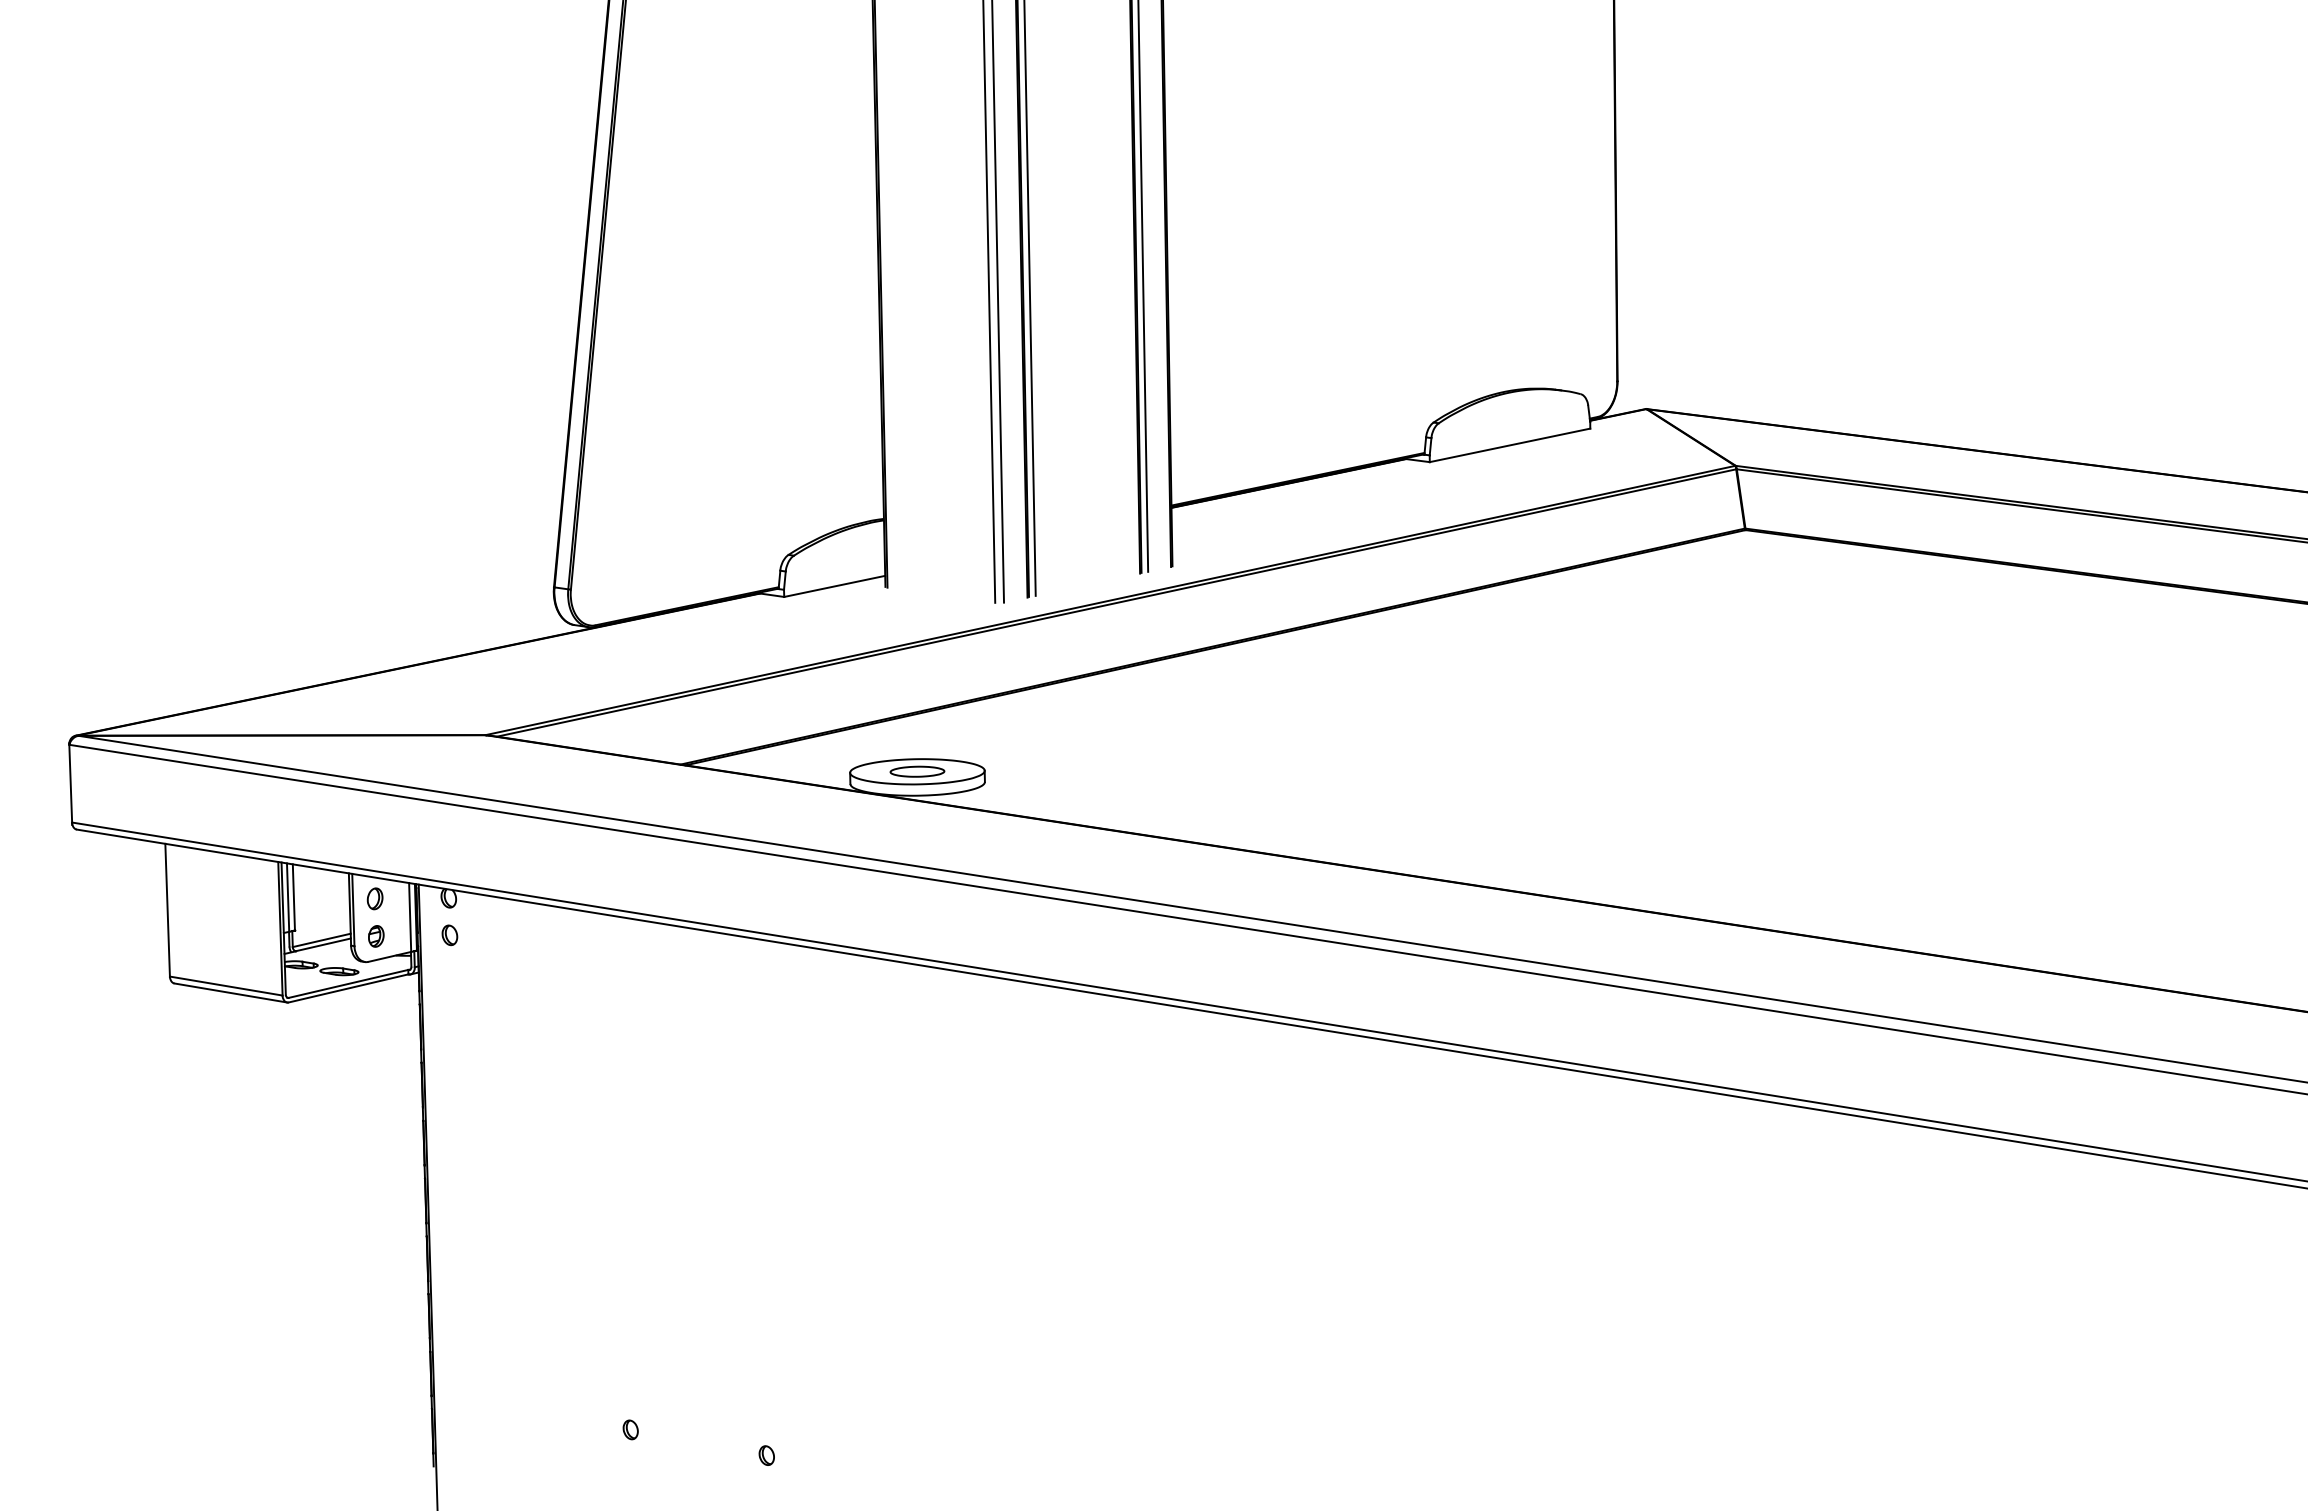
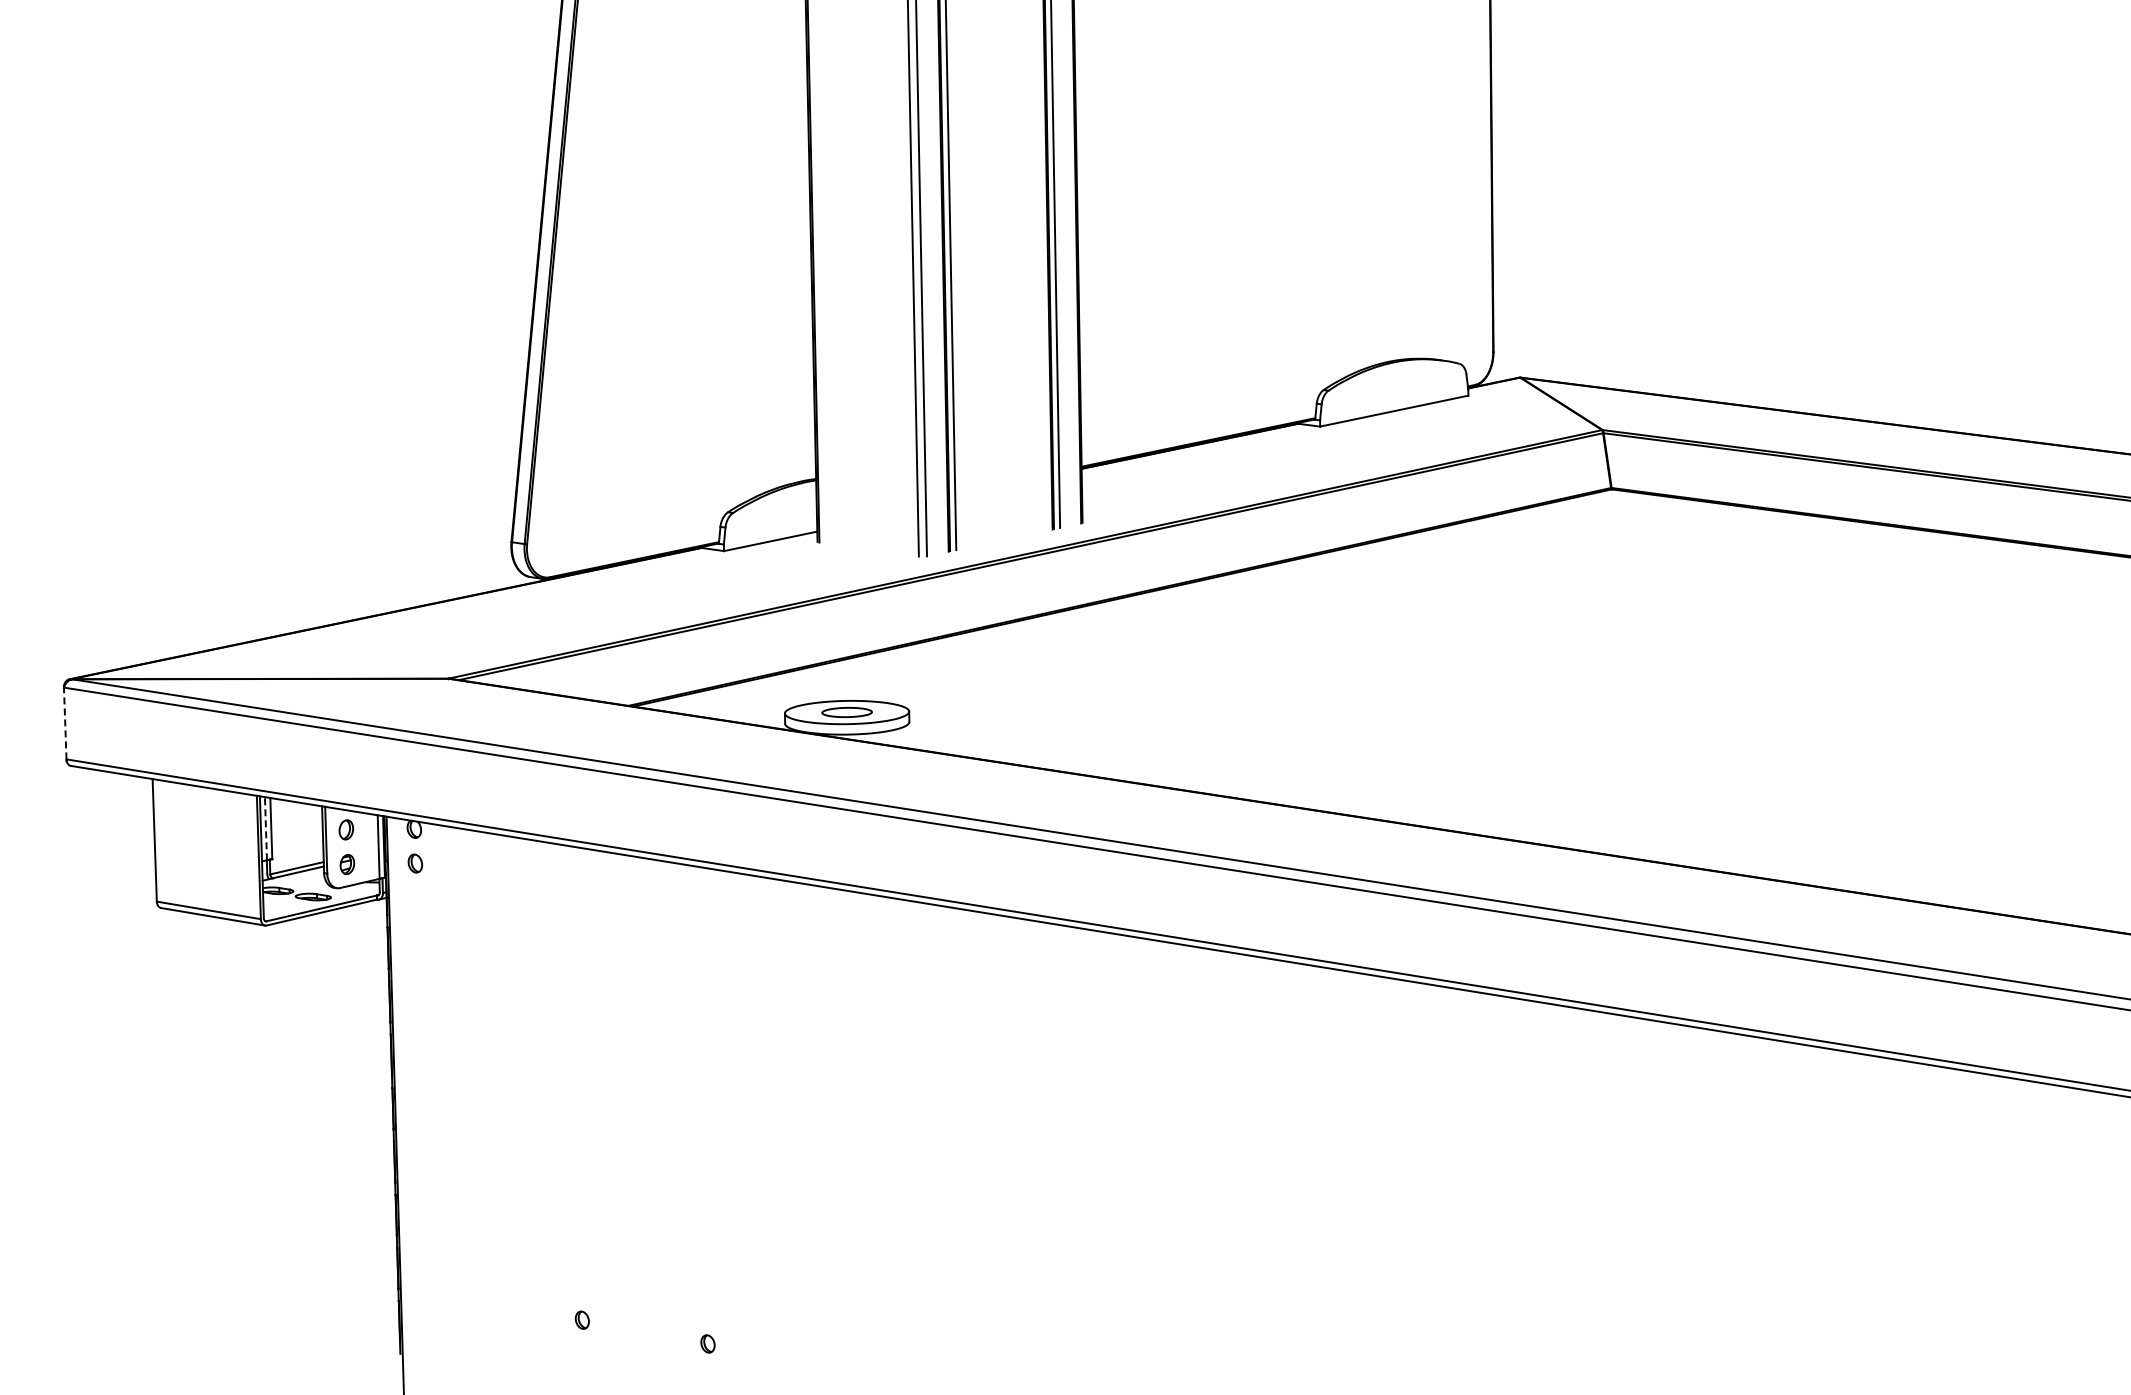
line: (70, 783) -> (65, 723), solid -> dashed
line: (287, 897) -> (265, 828), solid -> dashed

